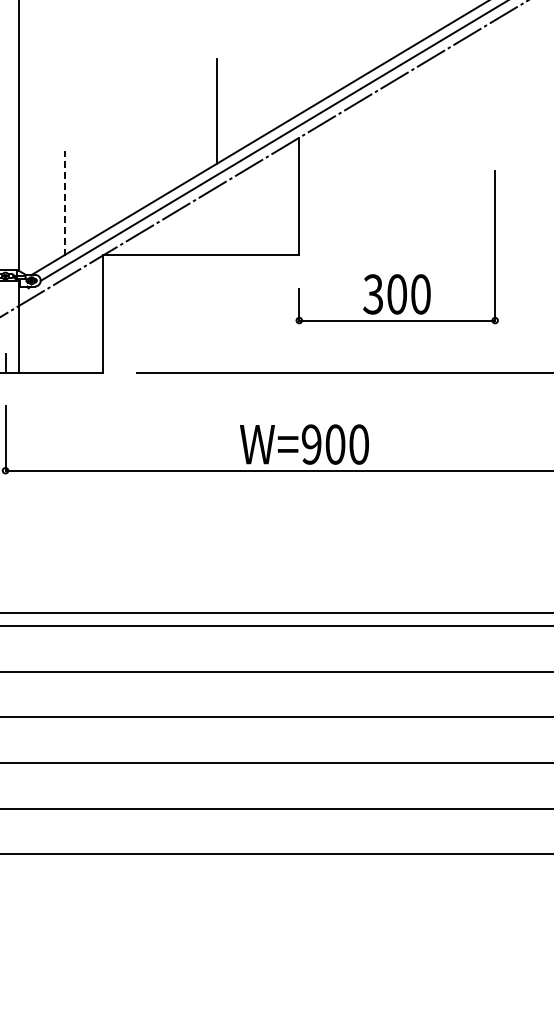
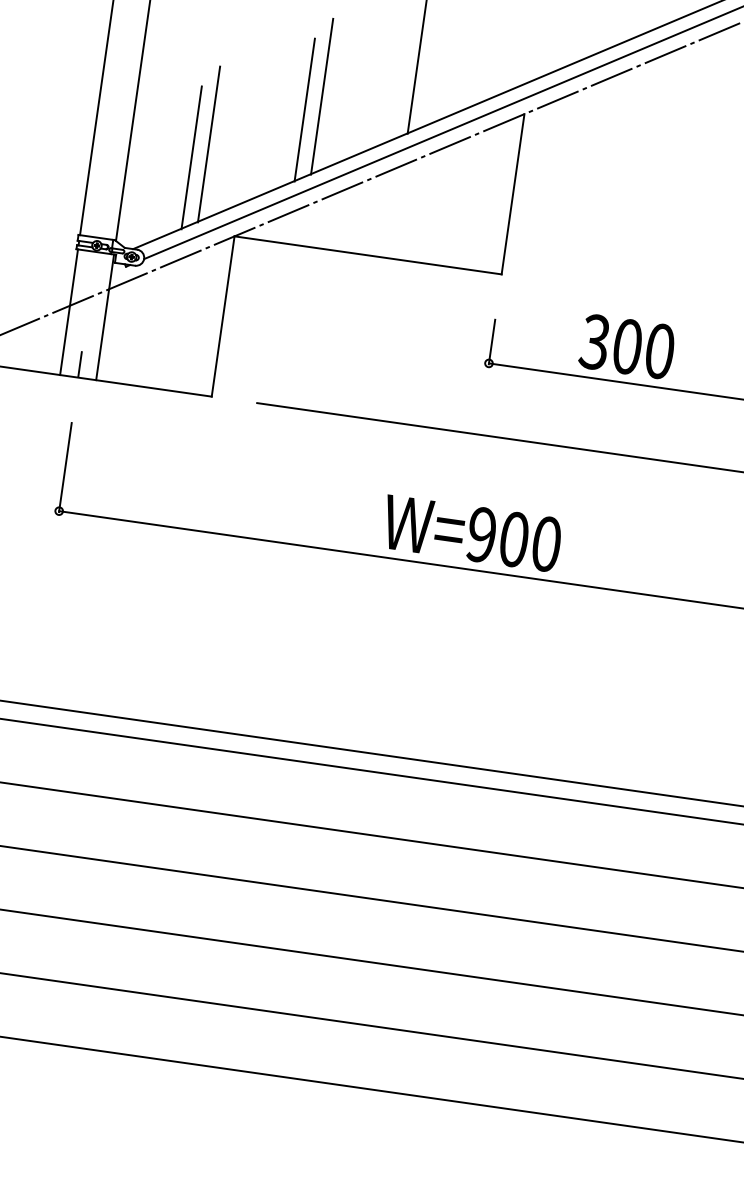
line: (152, 145) -> (322, 96), added
line: (140, 157) -> (304, 110), added
line: (75, 191) -> (208, 143), added
line: (64, 202) -> (191, 156), dashed -> solid

